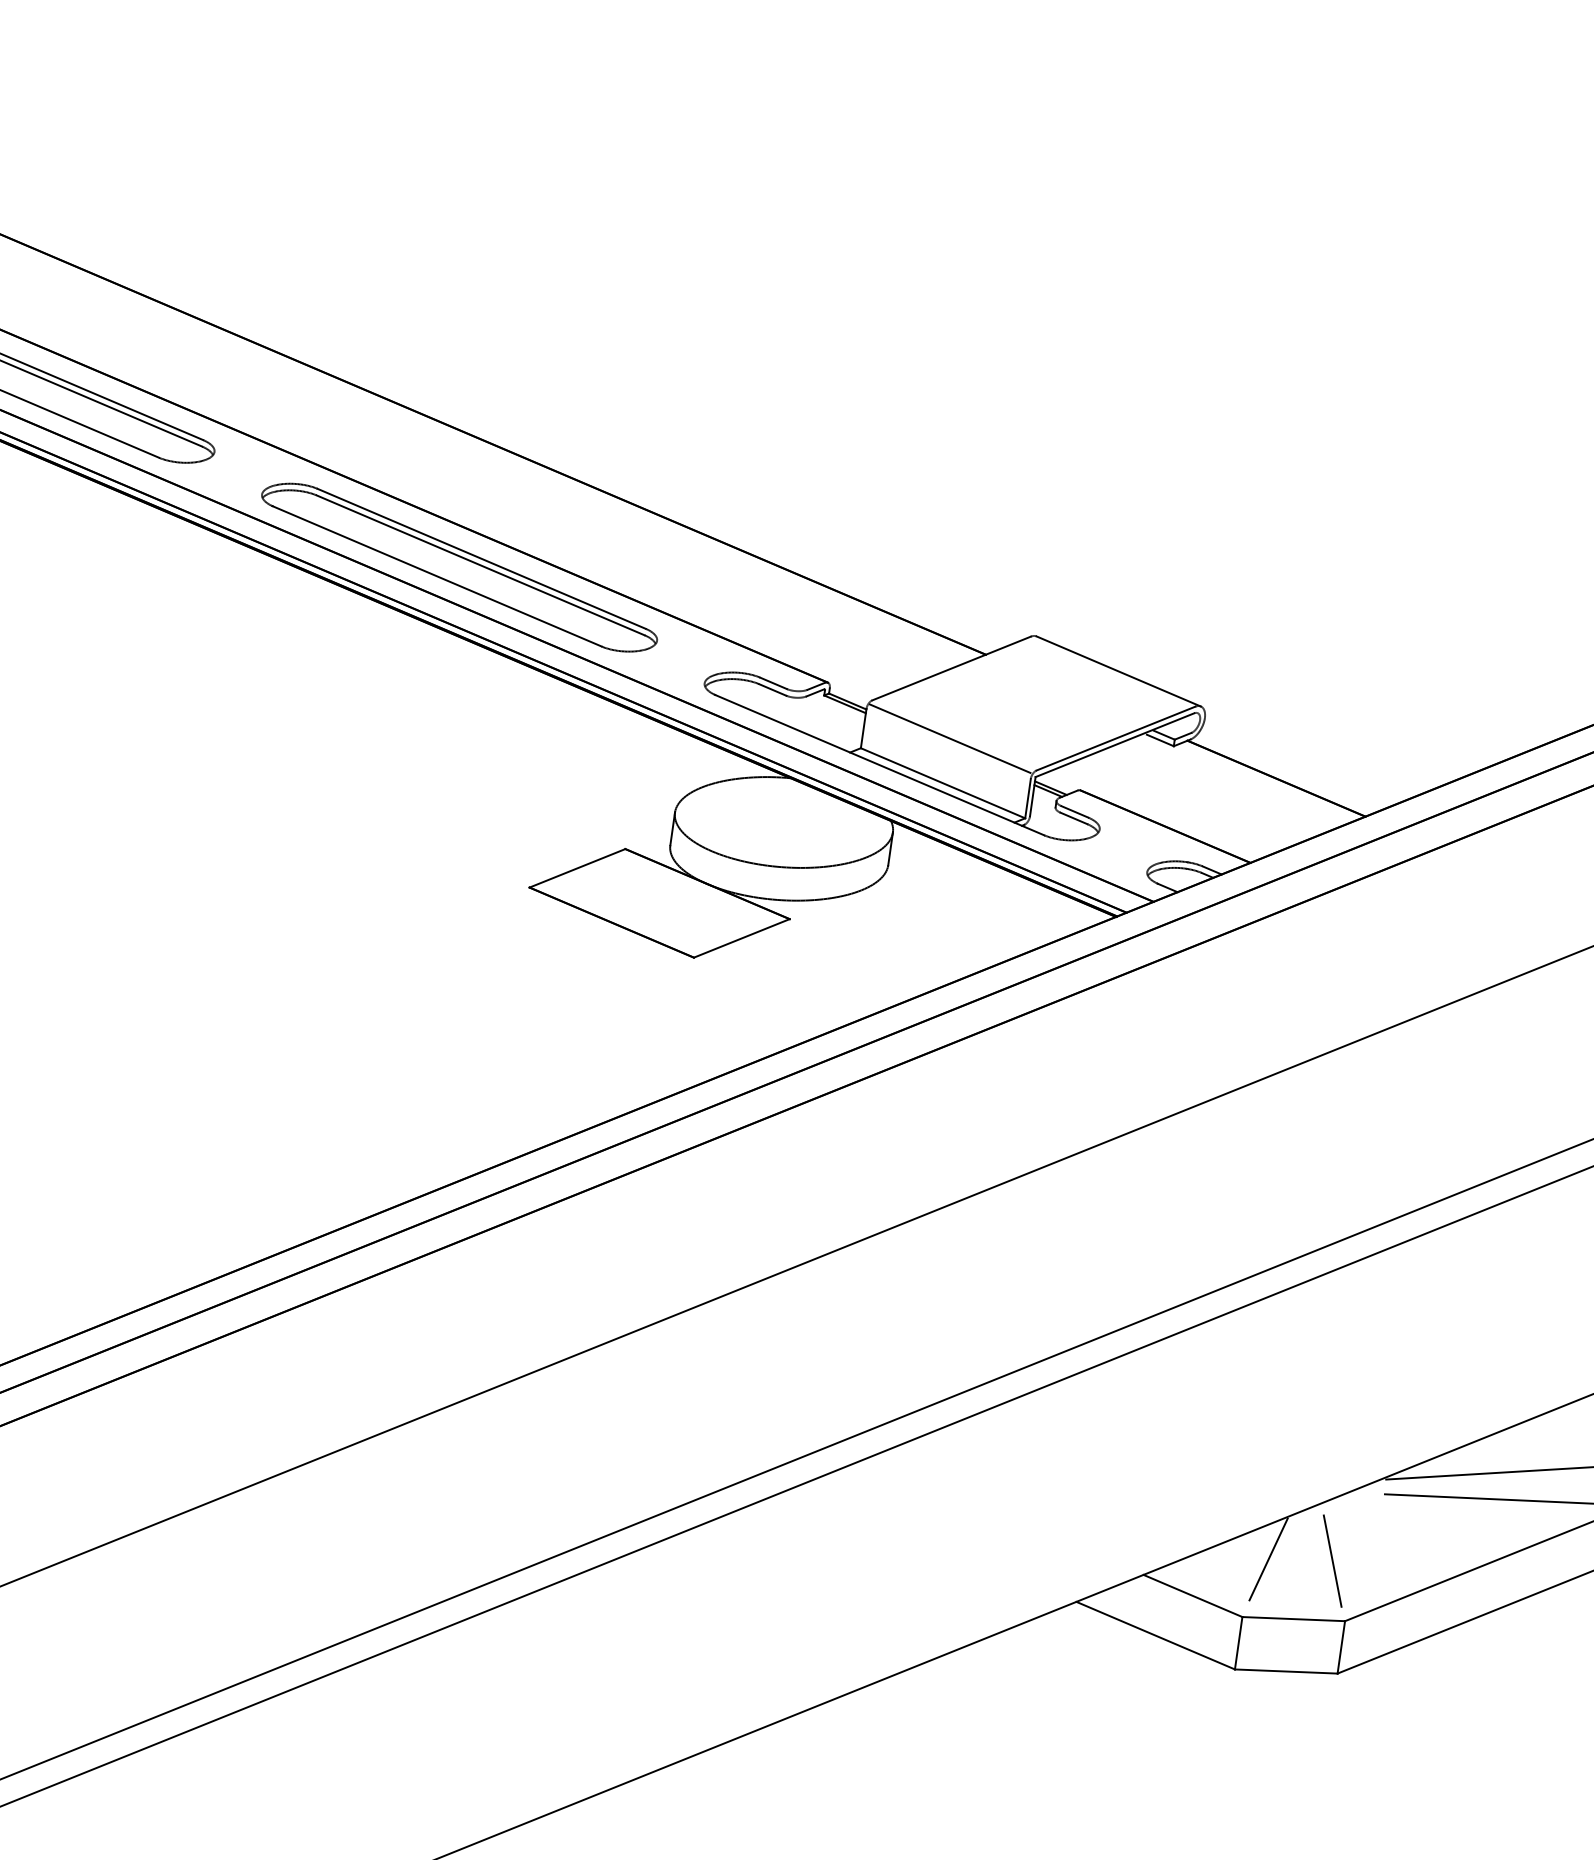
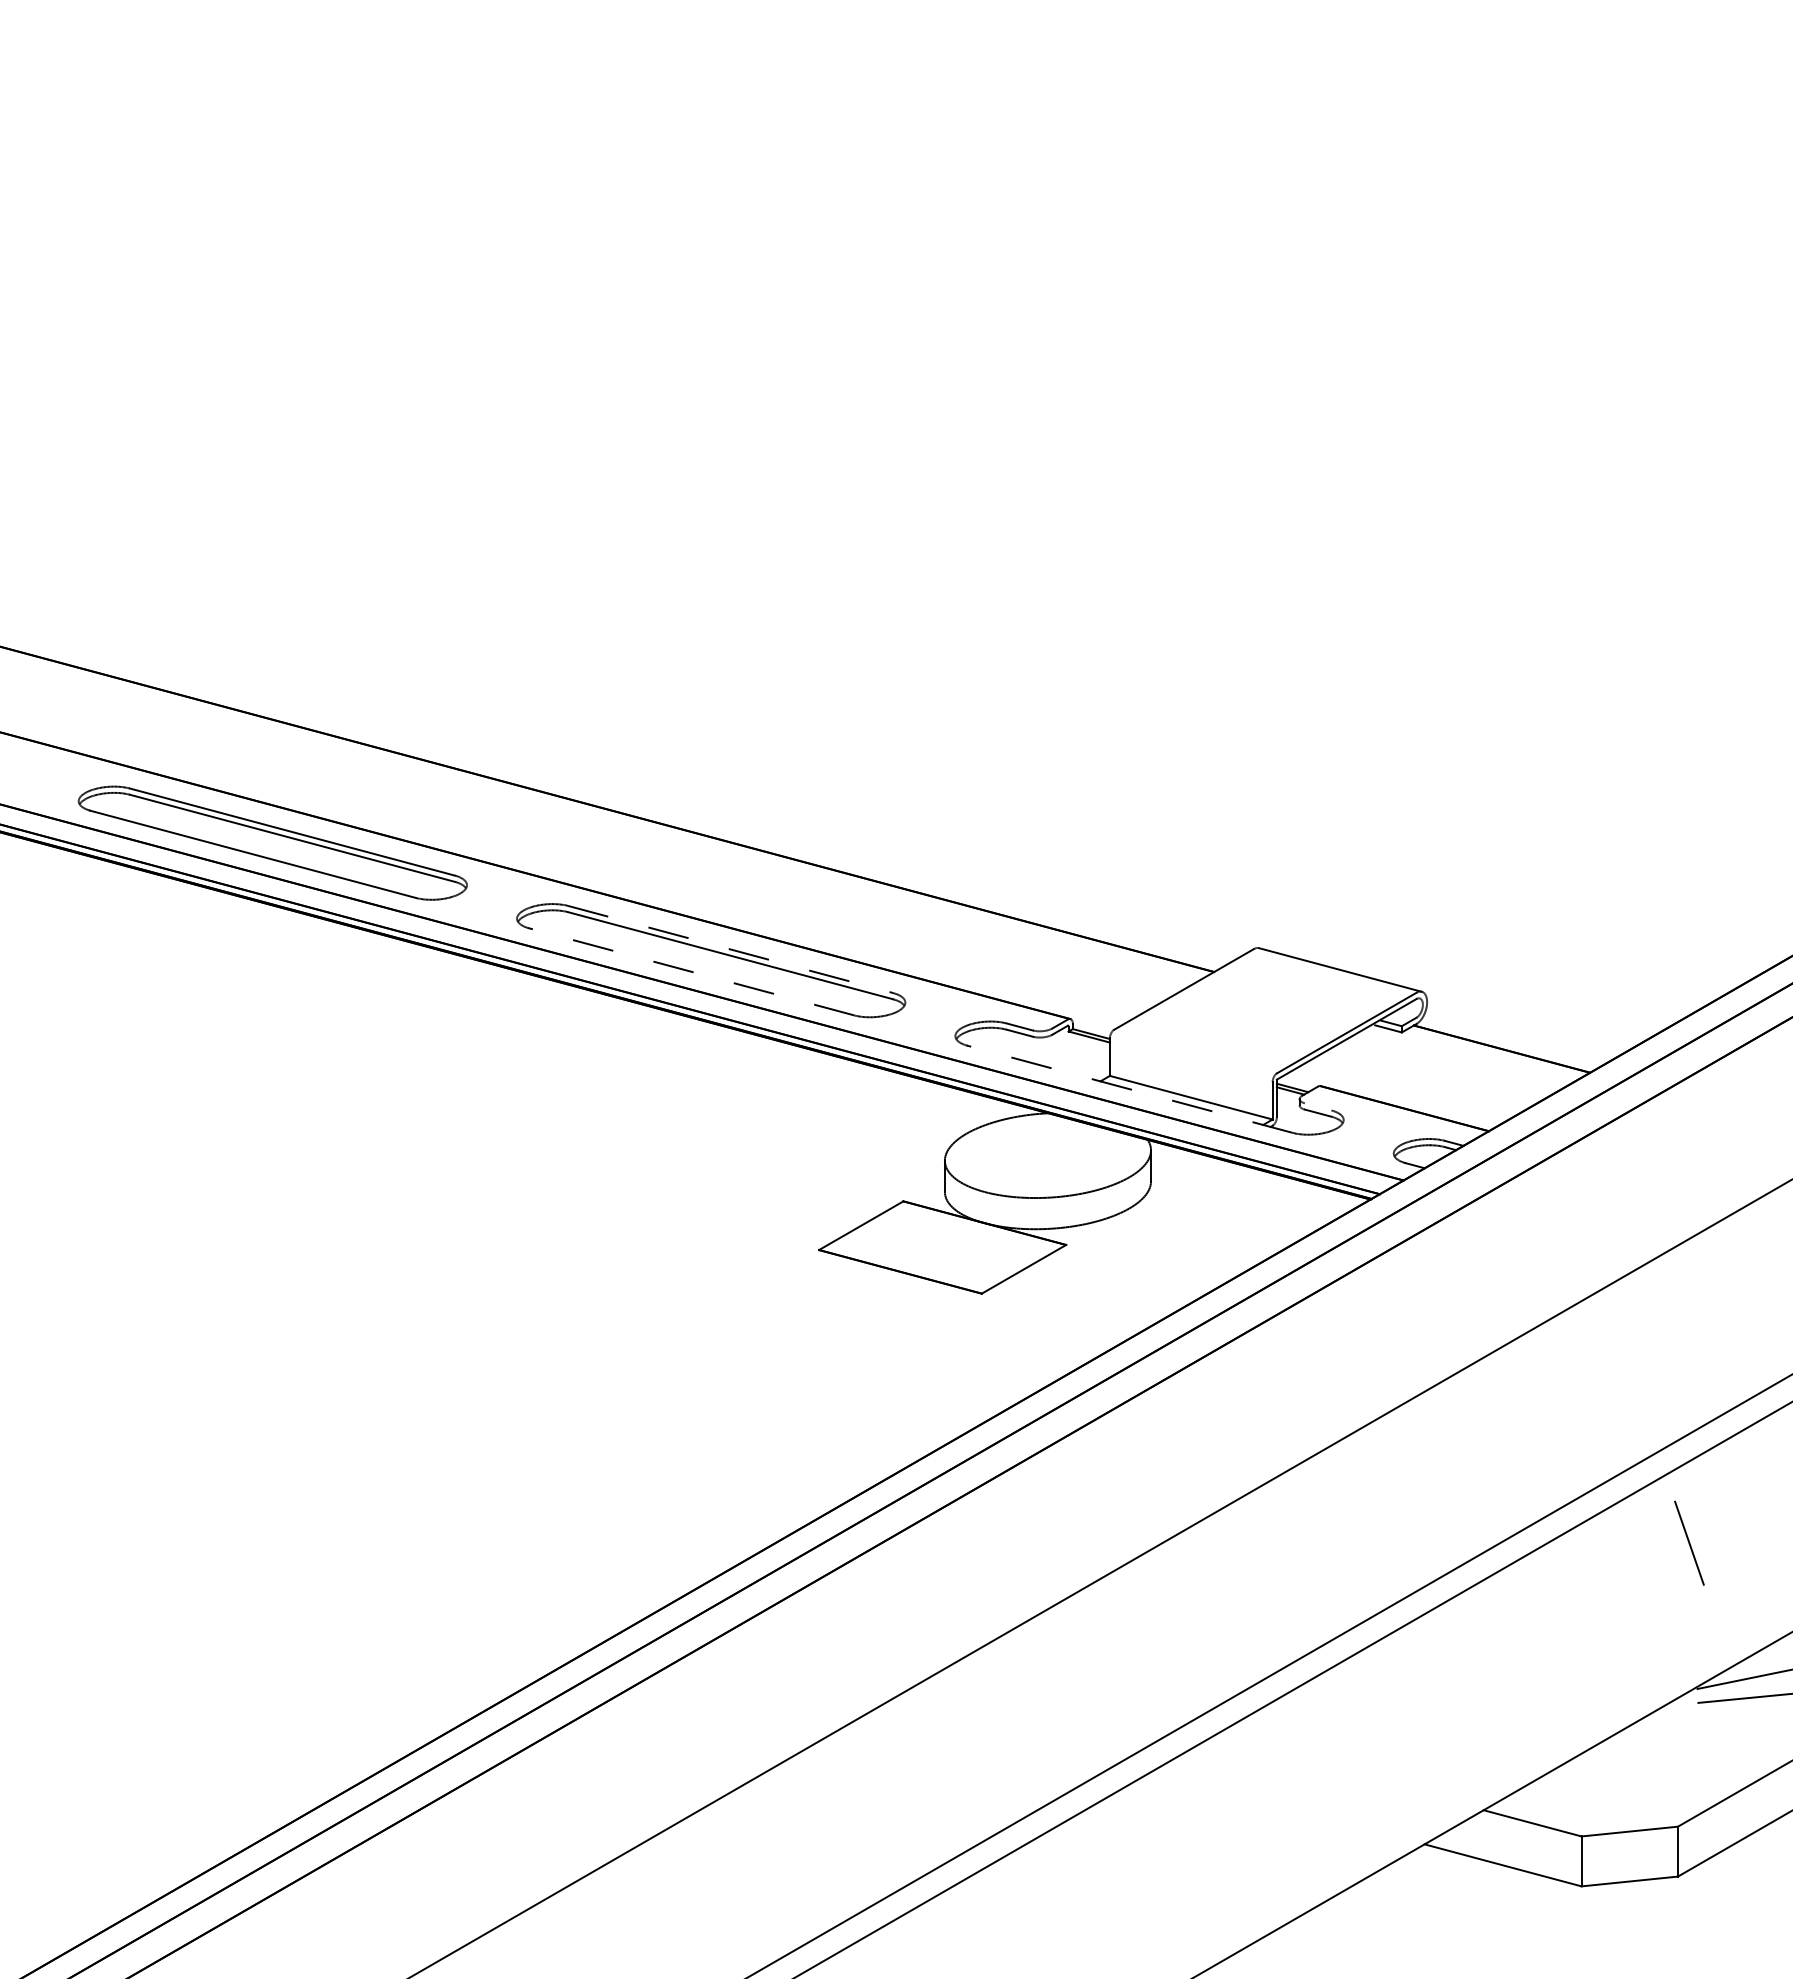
line: (482, 558) -> (731, 949), solid -> dashed
line: (437, 576) -> (691, 971), solid -> dashed
line: (949, 737) -> (1191, 1054), removed
line: (879, 765) -> (1129, 1089), solid -> dashed
line: (1074, 811) -> (1317, 1106), removed
line: (1268, 1558) -> (1598, 1778), removed
line: (1332, 1560) -> (1689, 1542), moved

